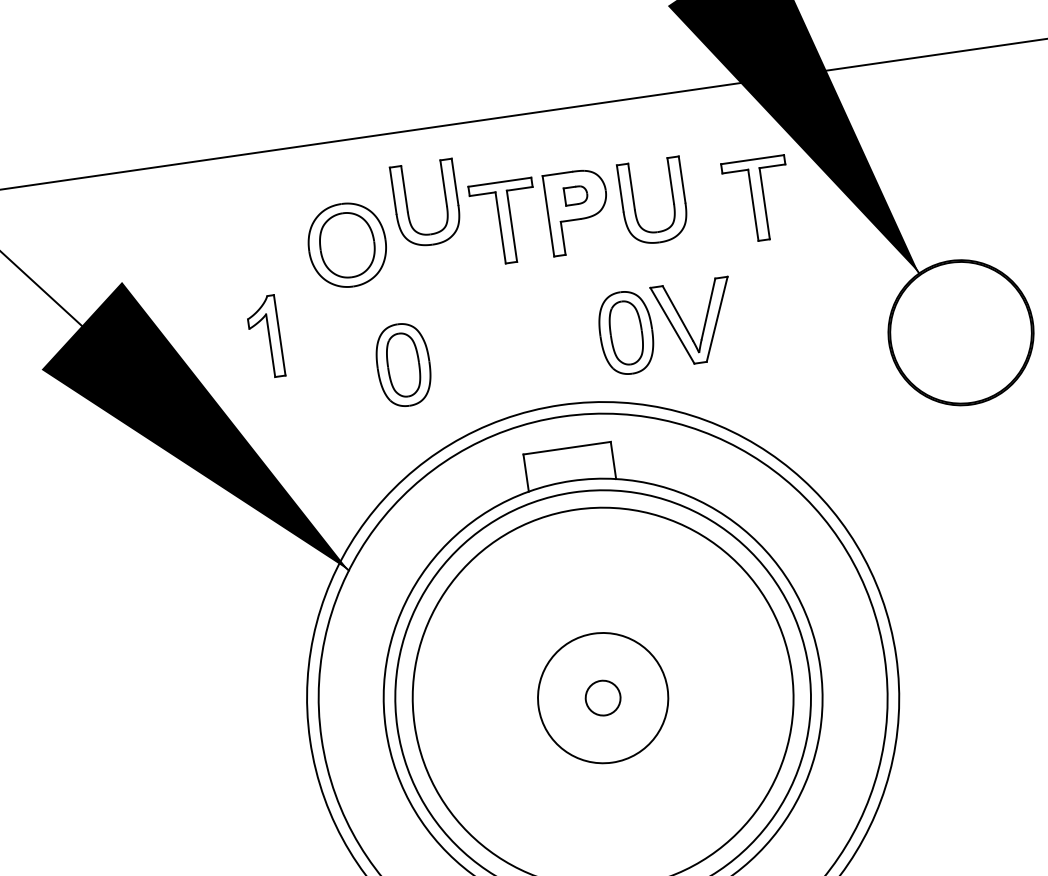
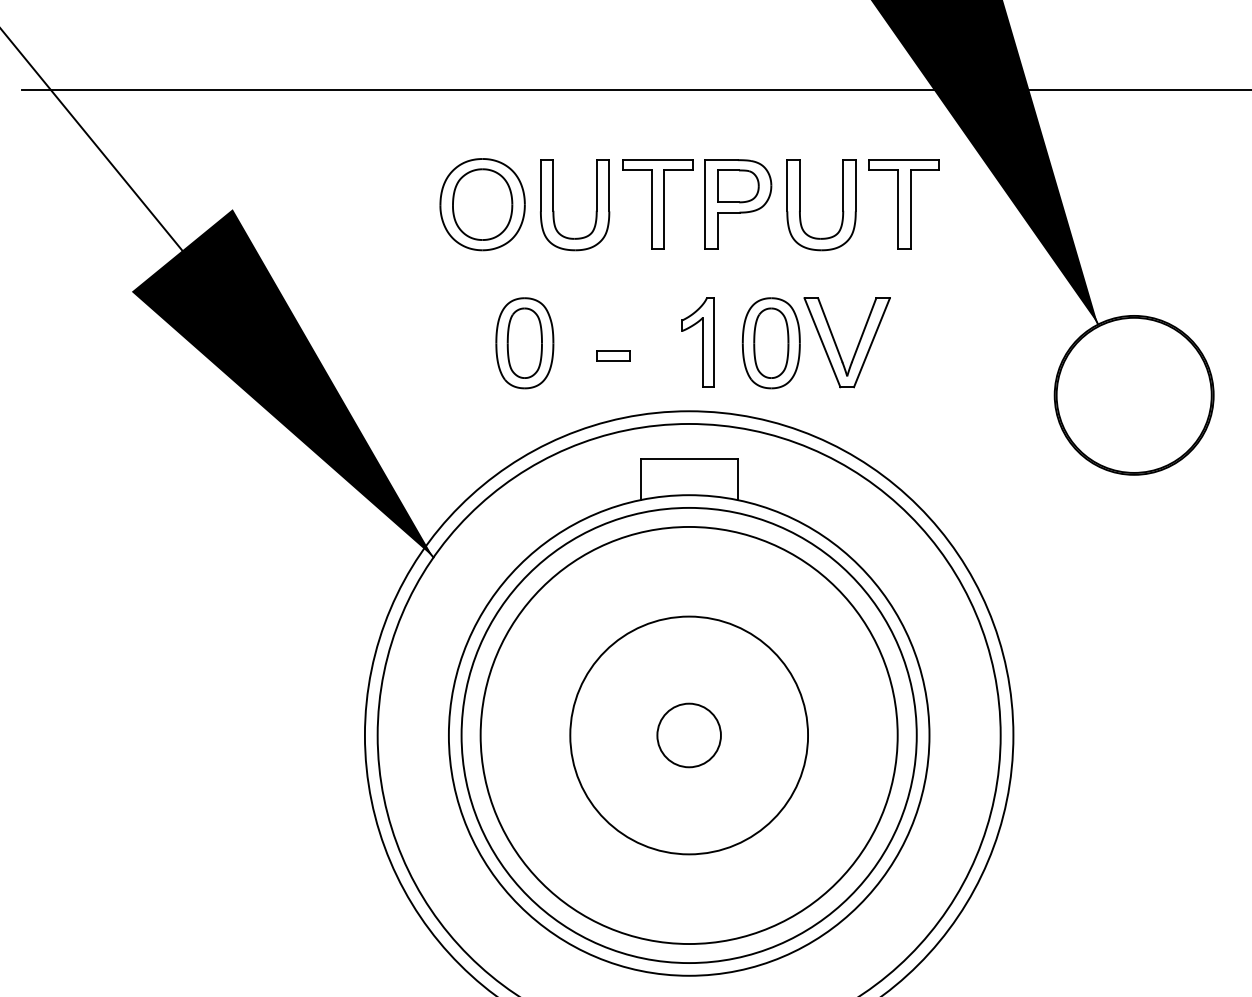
part: (576, 195) -> (738, 186), size x1.67
part: (757, 199) -> (903, 204), moved
part: (445, 206) -> (595, 211), moved
part: (264, 337) -> (697, 342), moved
part: (485, 364) -> (613, 355), added
circle: (602, 698) -> (688, 735), size x1.67
circle: (603, 698) -> (689, 735), size x1.67

